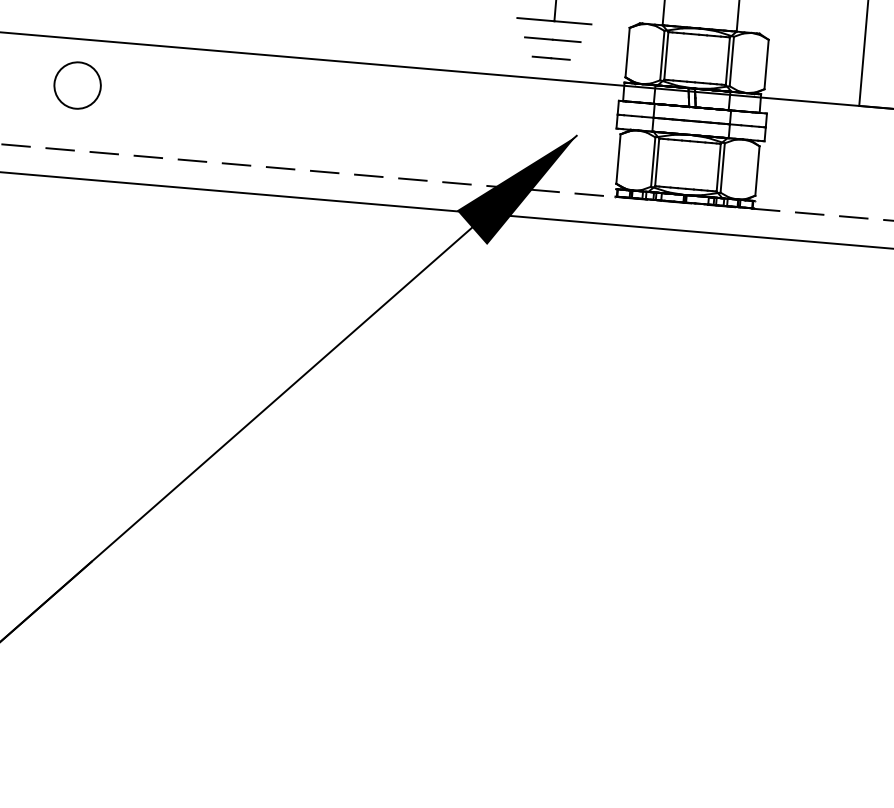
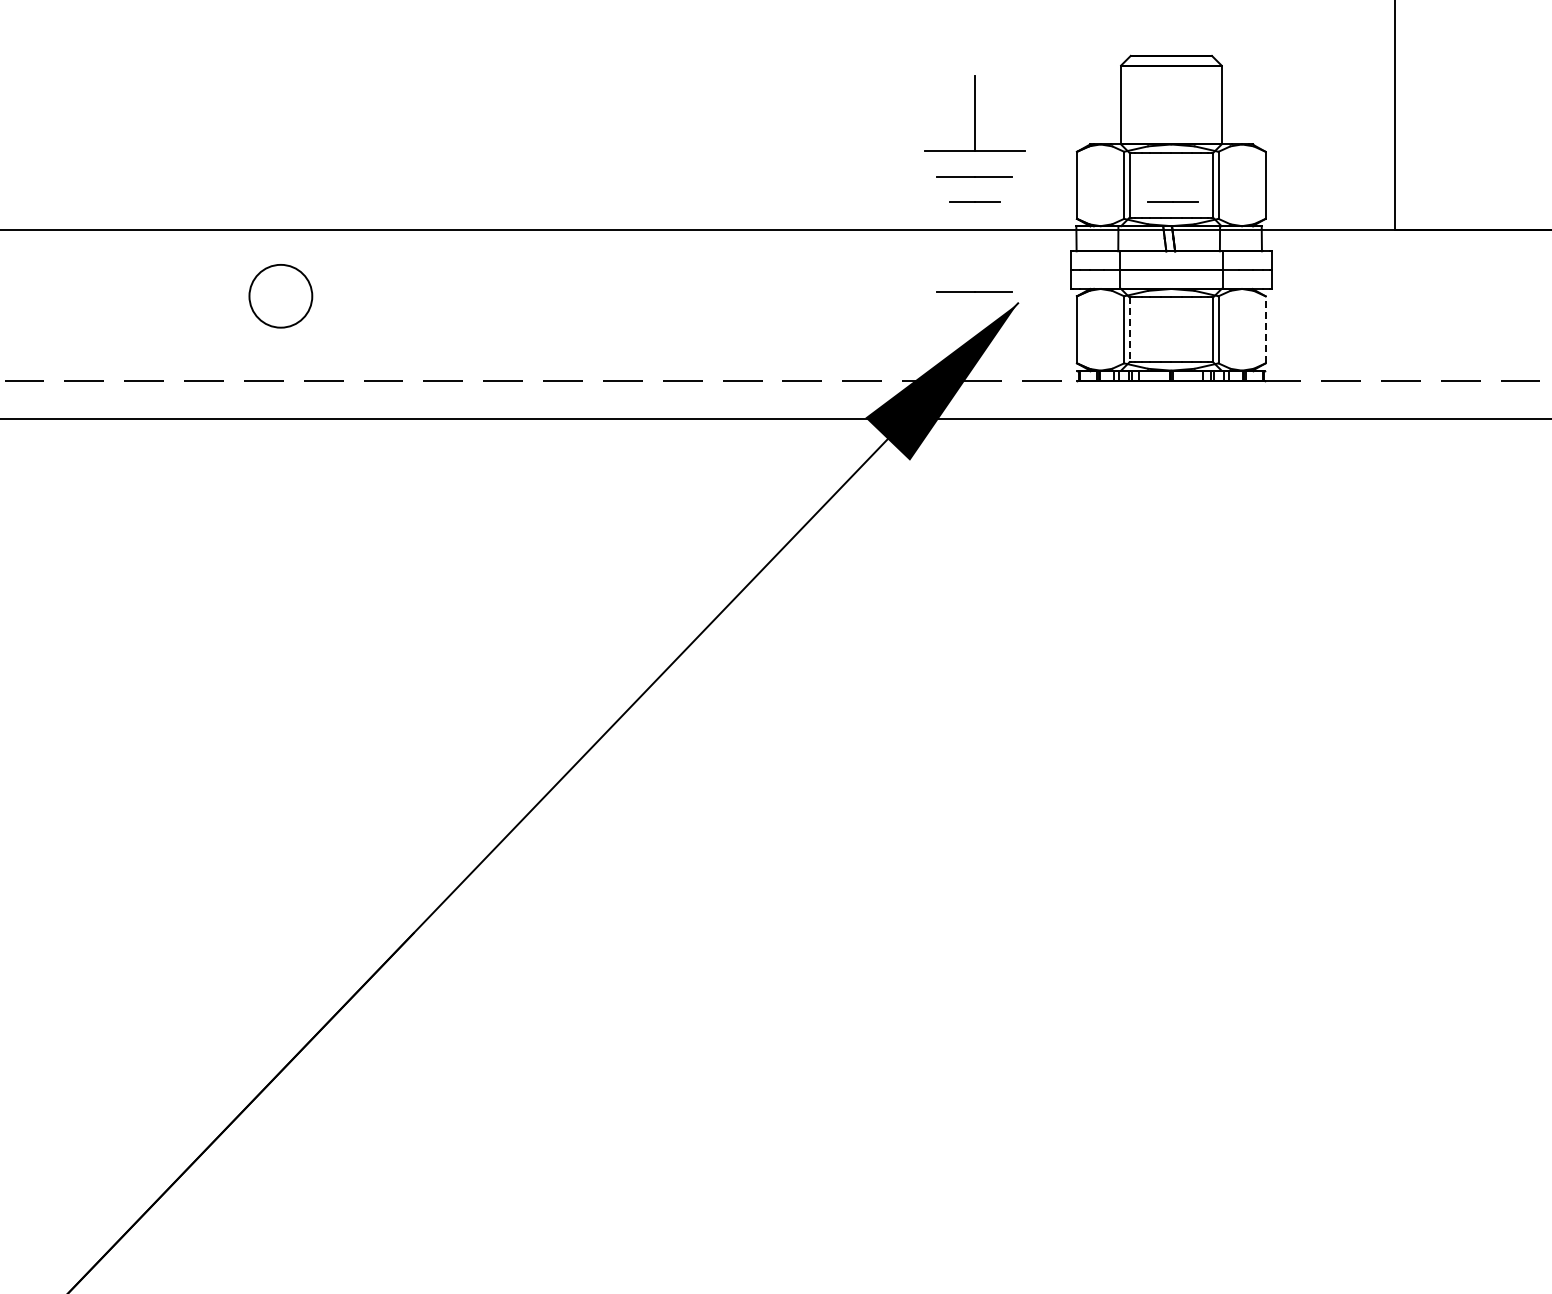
line: (696, 70) -> (1172, 201), added
circle: (77, 85) -> (280, 296), moved
line: (545, 124) -> (974, 291), added
line: (657, 162) -> (1129, 330), solid -> dashed
line: (757, 170) -> (1265, 329), solid -> dashed

